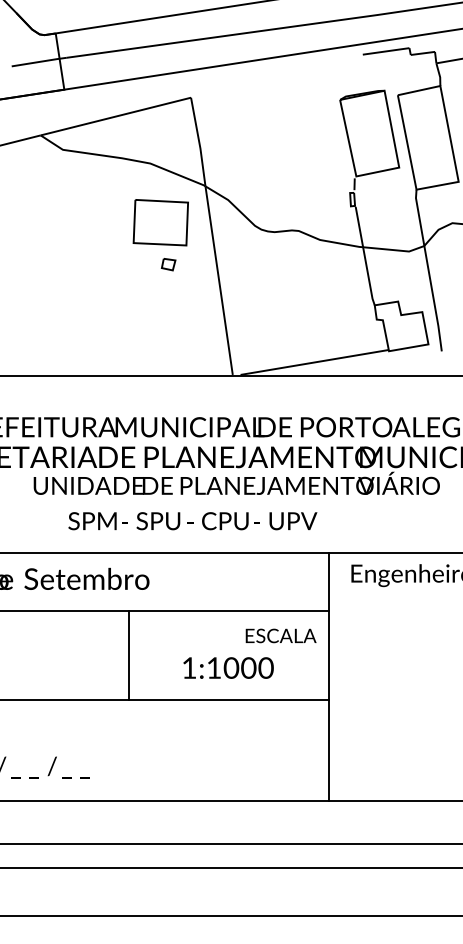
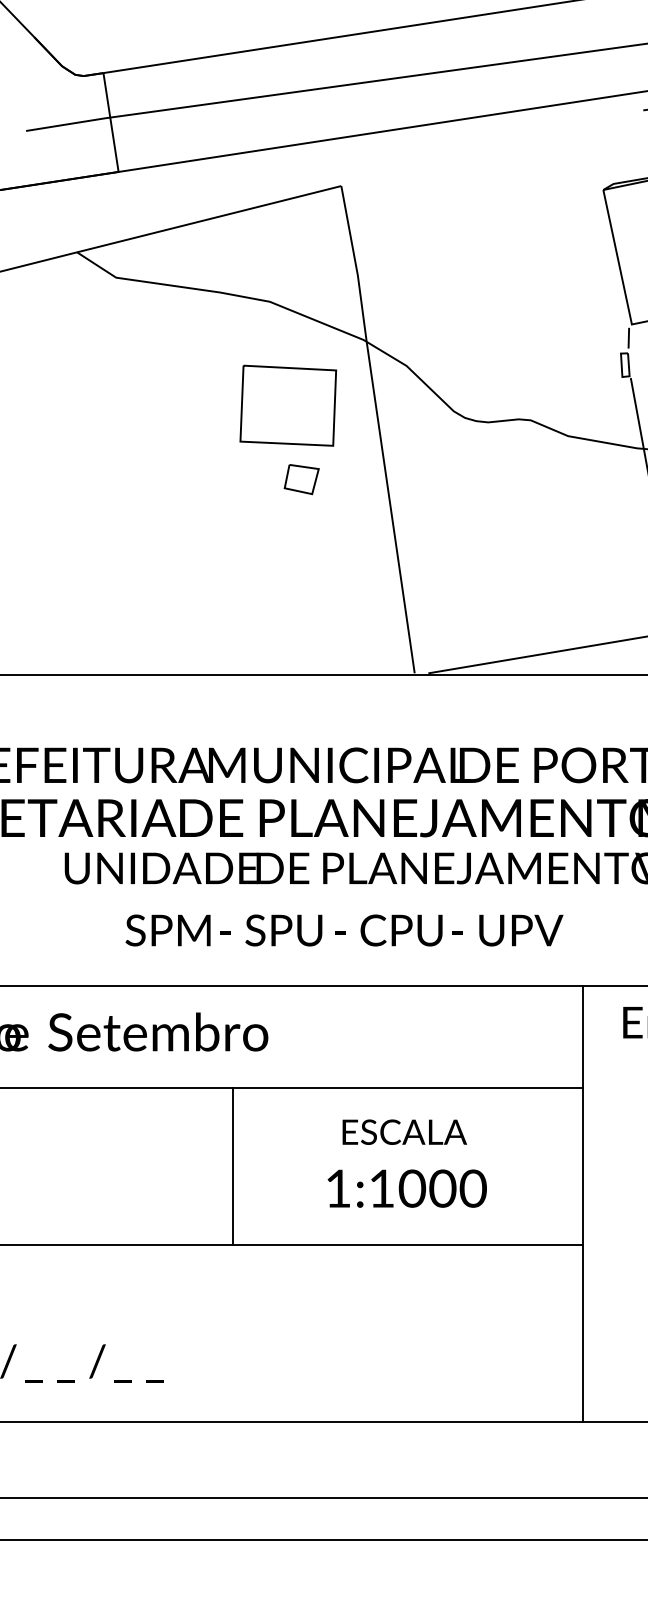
part: (168, 264) -> (301, 479), size x1.43
text: (280, 635) -> (403, 1131), moved

